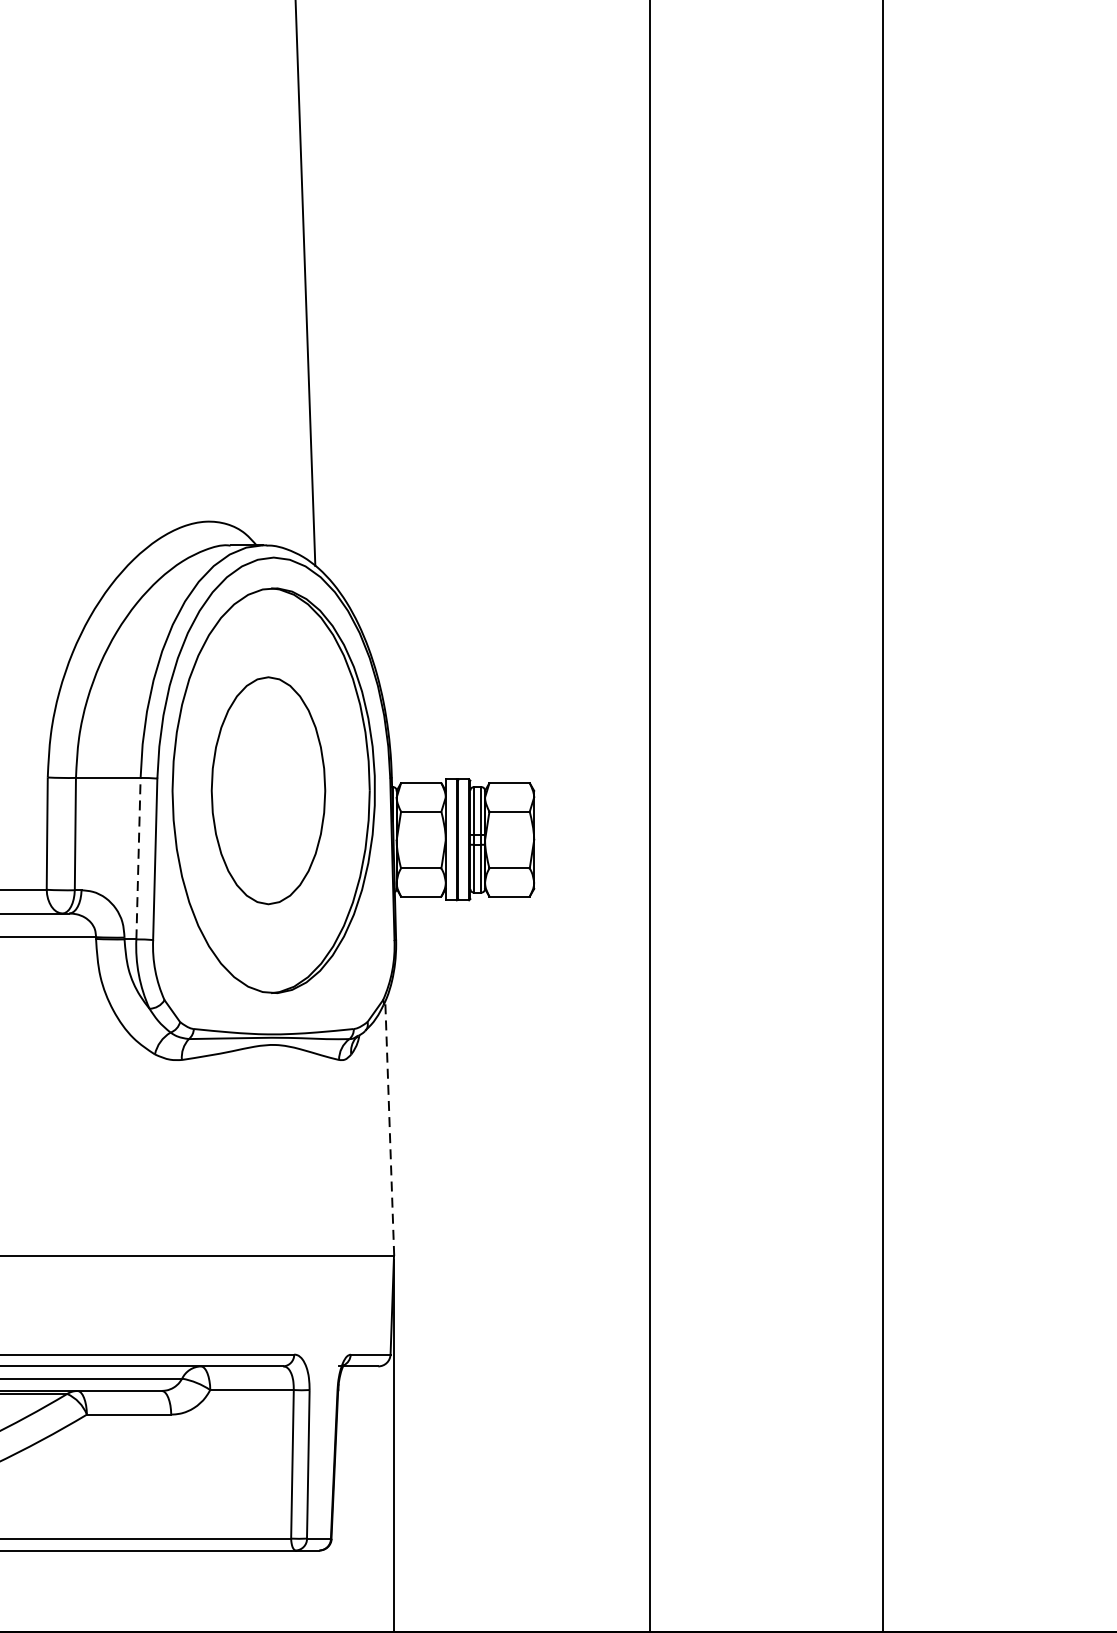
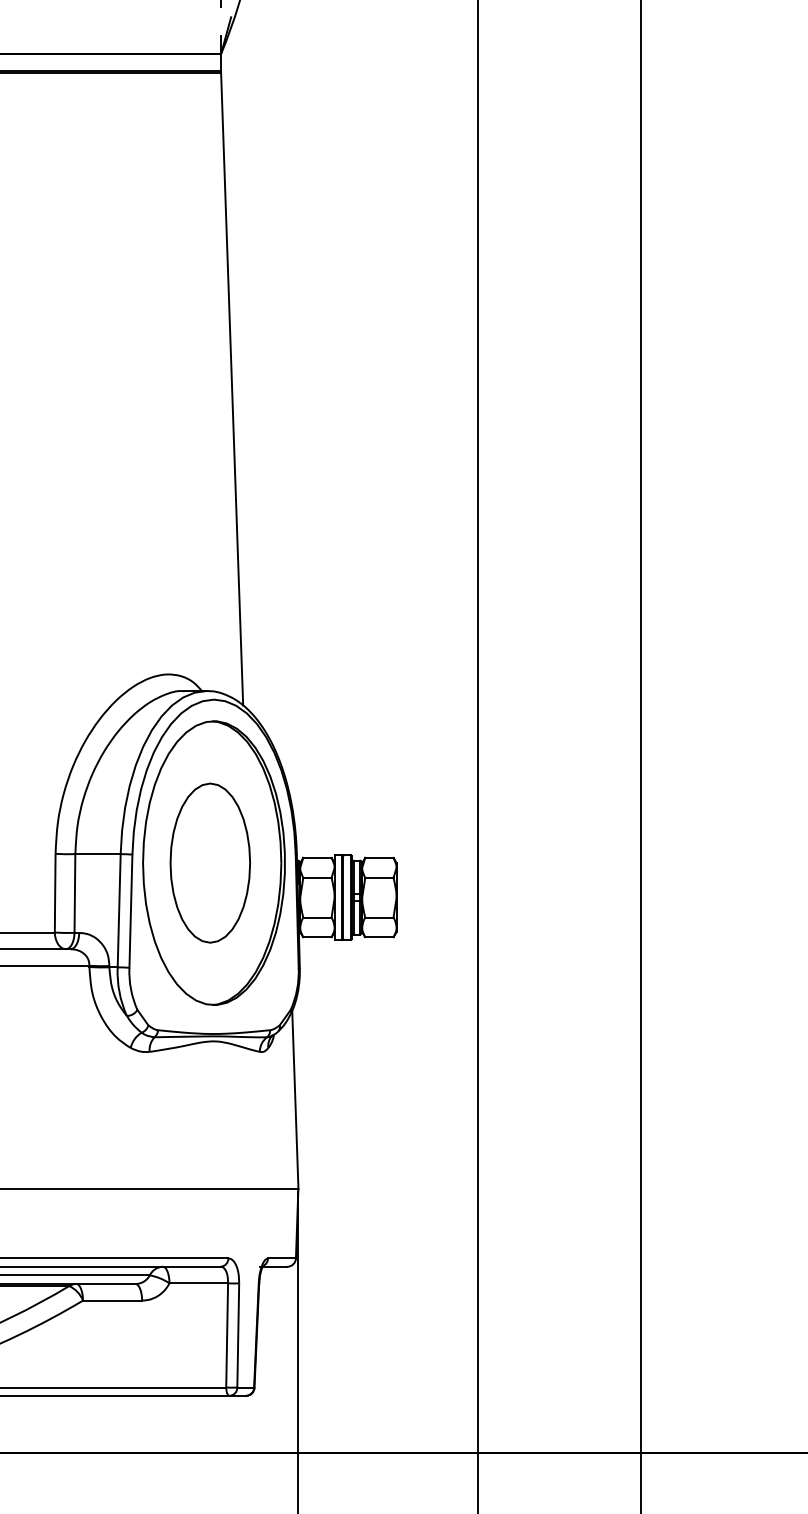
line: (138, 858) -> (119, 910), dashed -> solid
line: (389, 1127) -> (295, 1099), dashed -> solid

